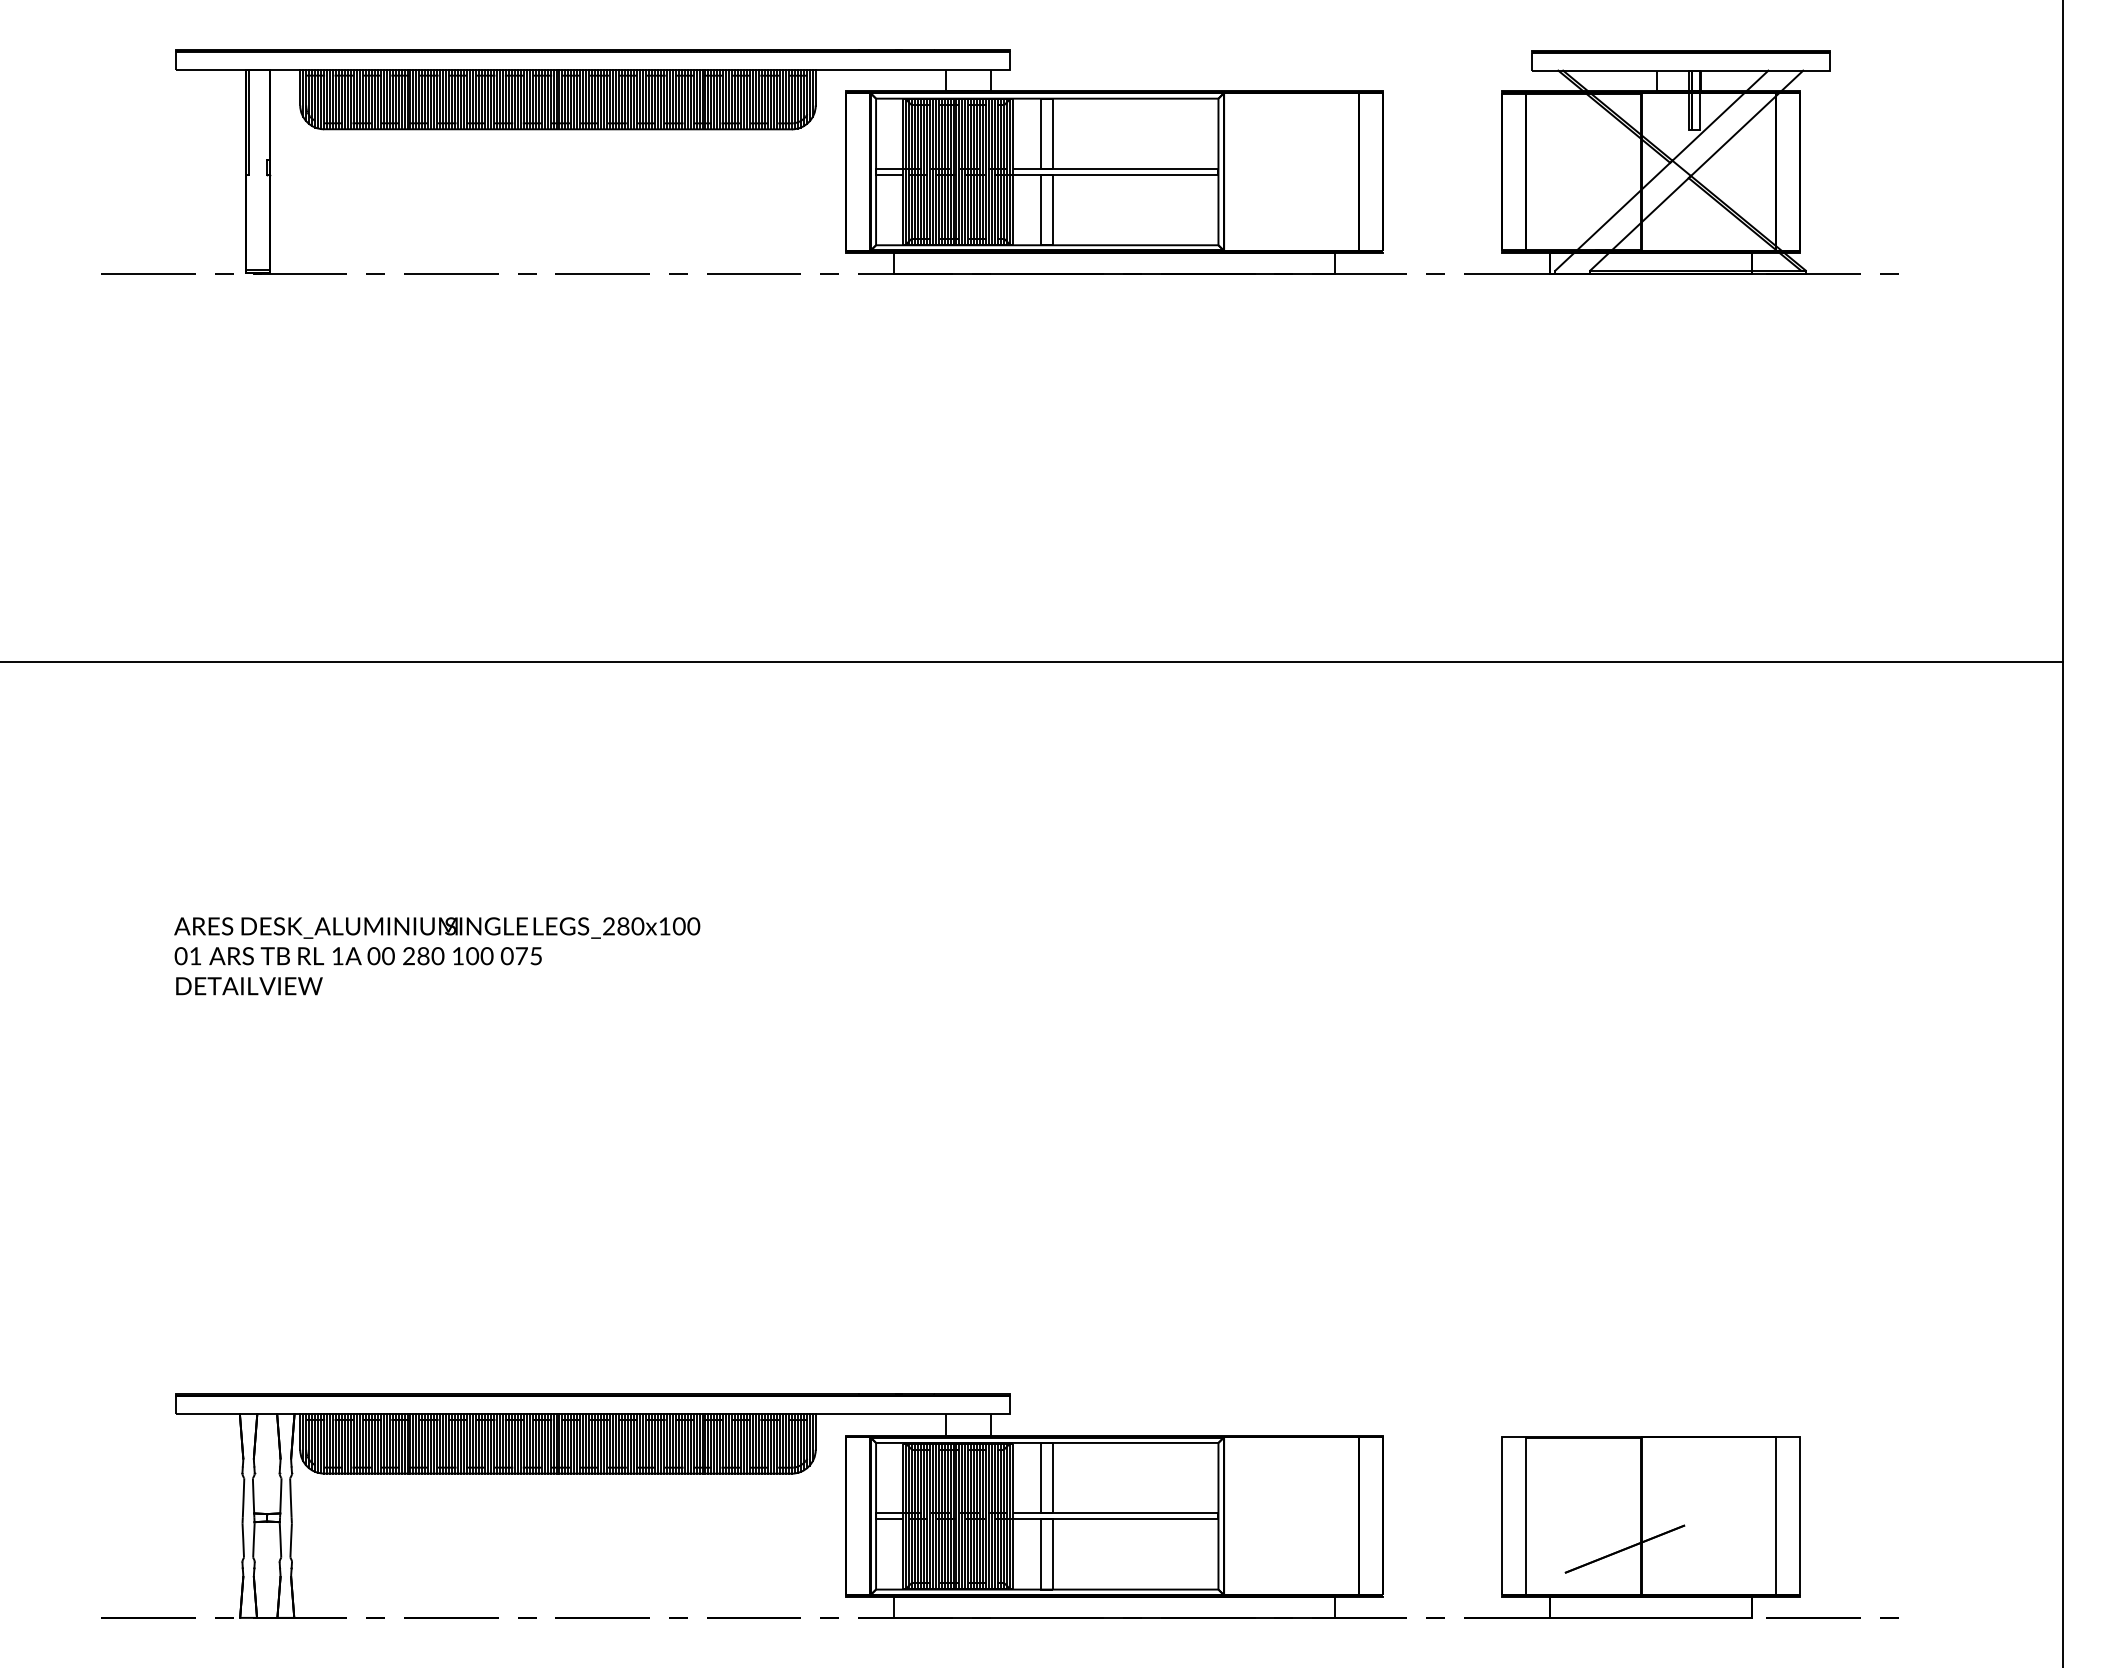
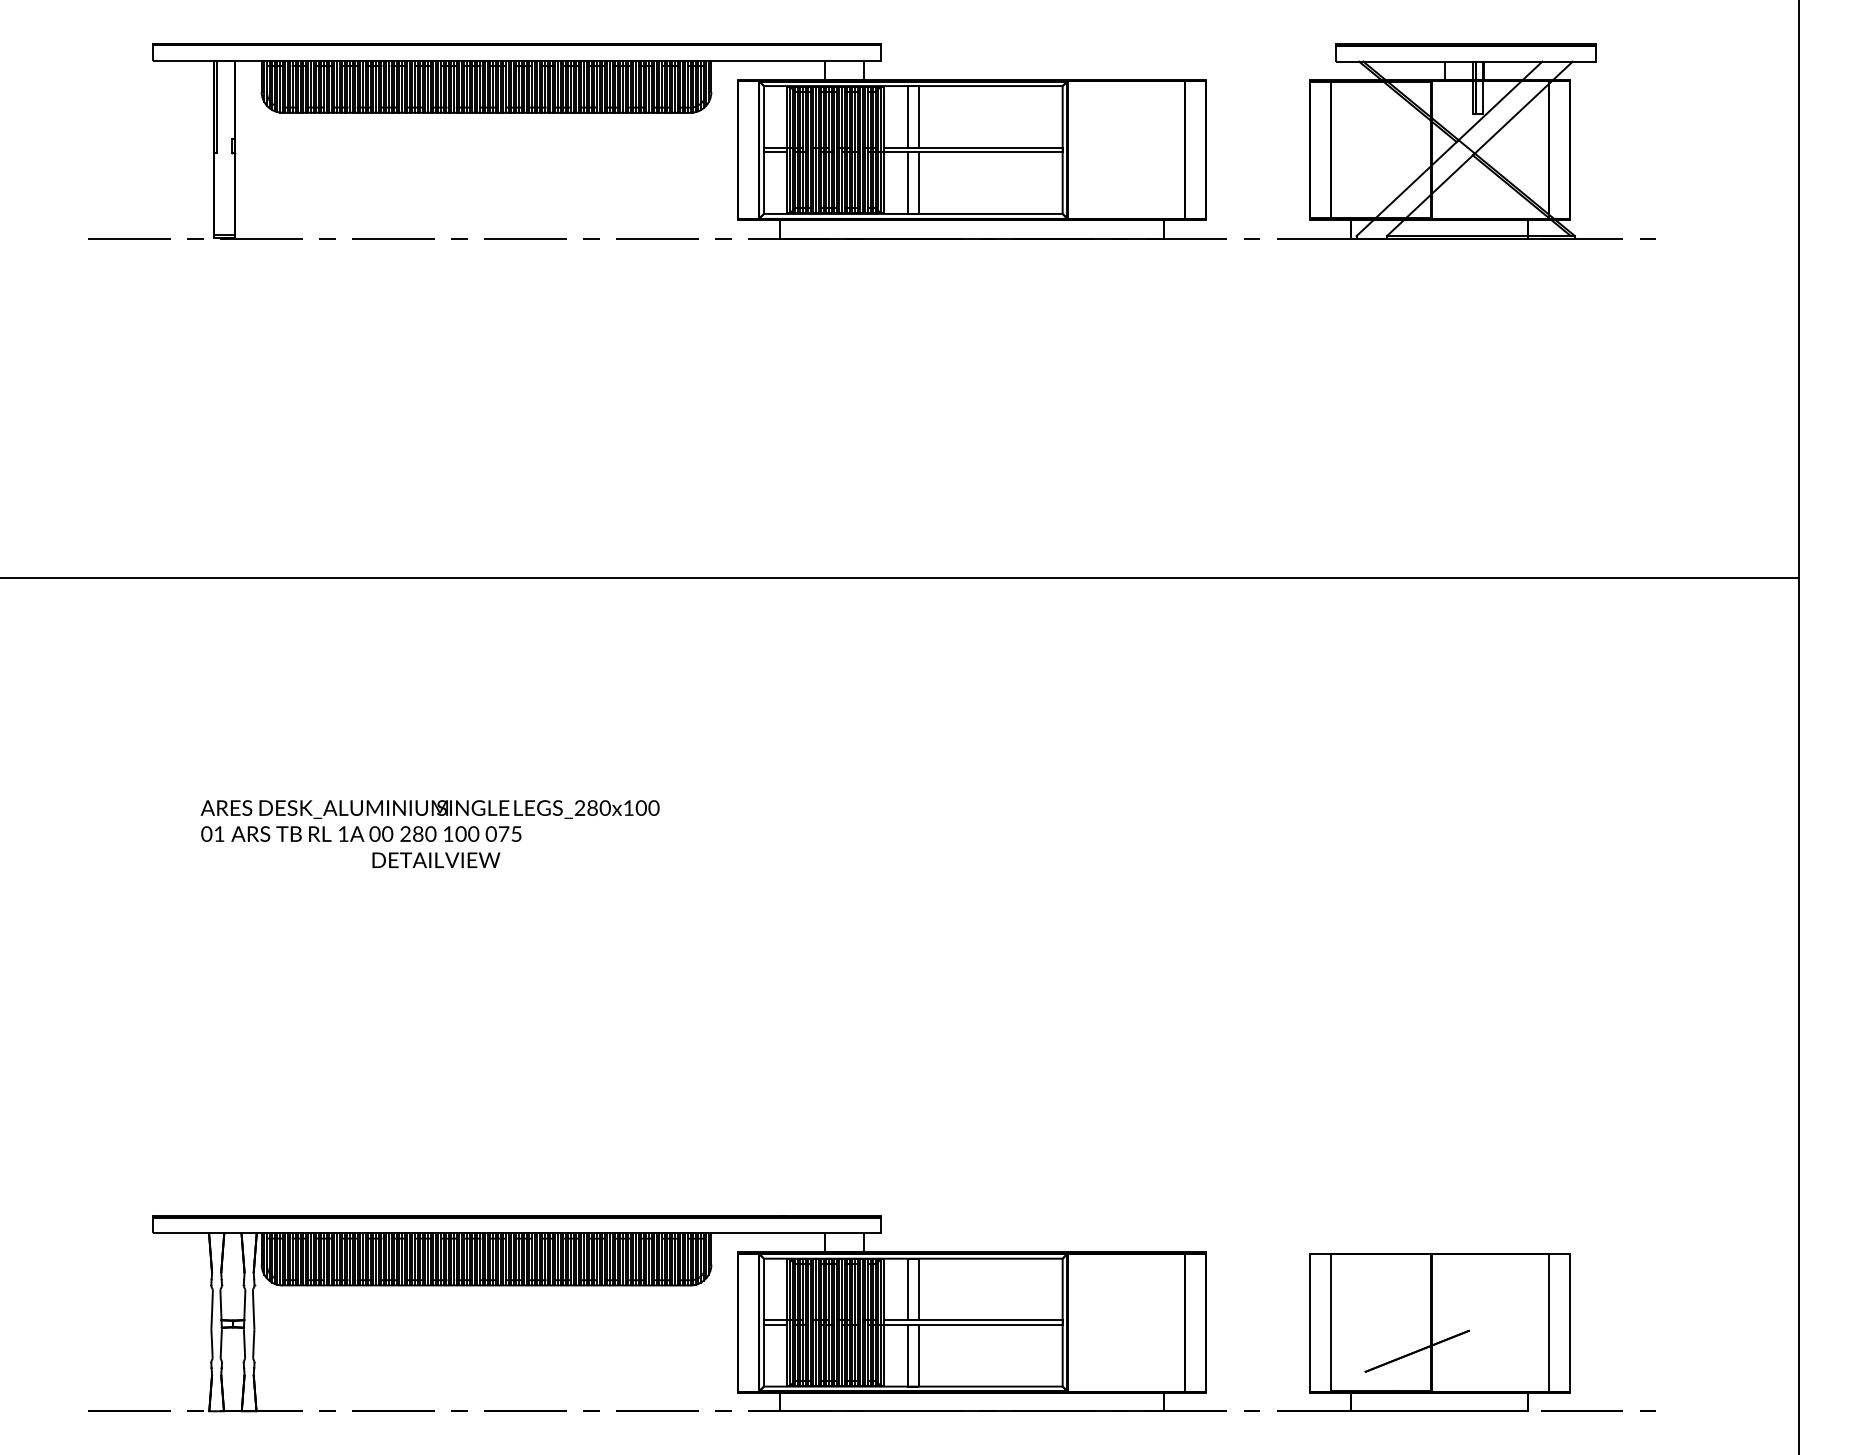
text: (436, 940) -> (429, 820), moved
text: (249, 985) -> (436, 859), moved

